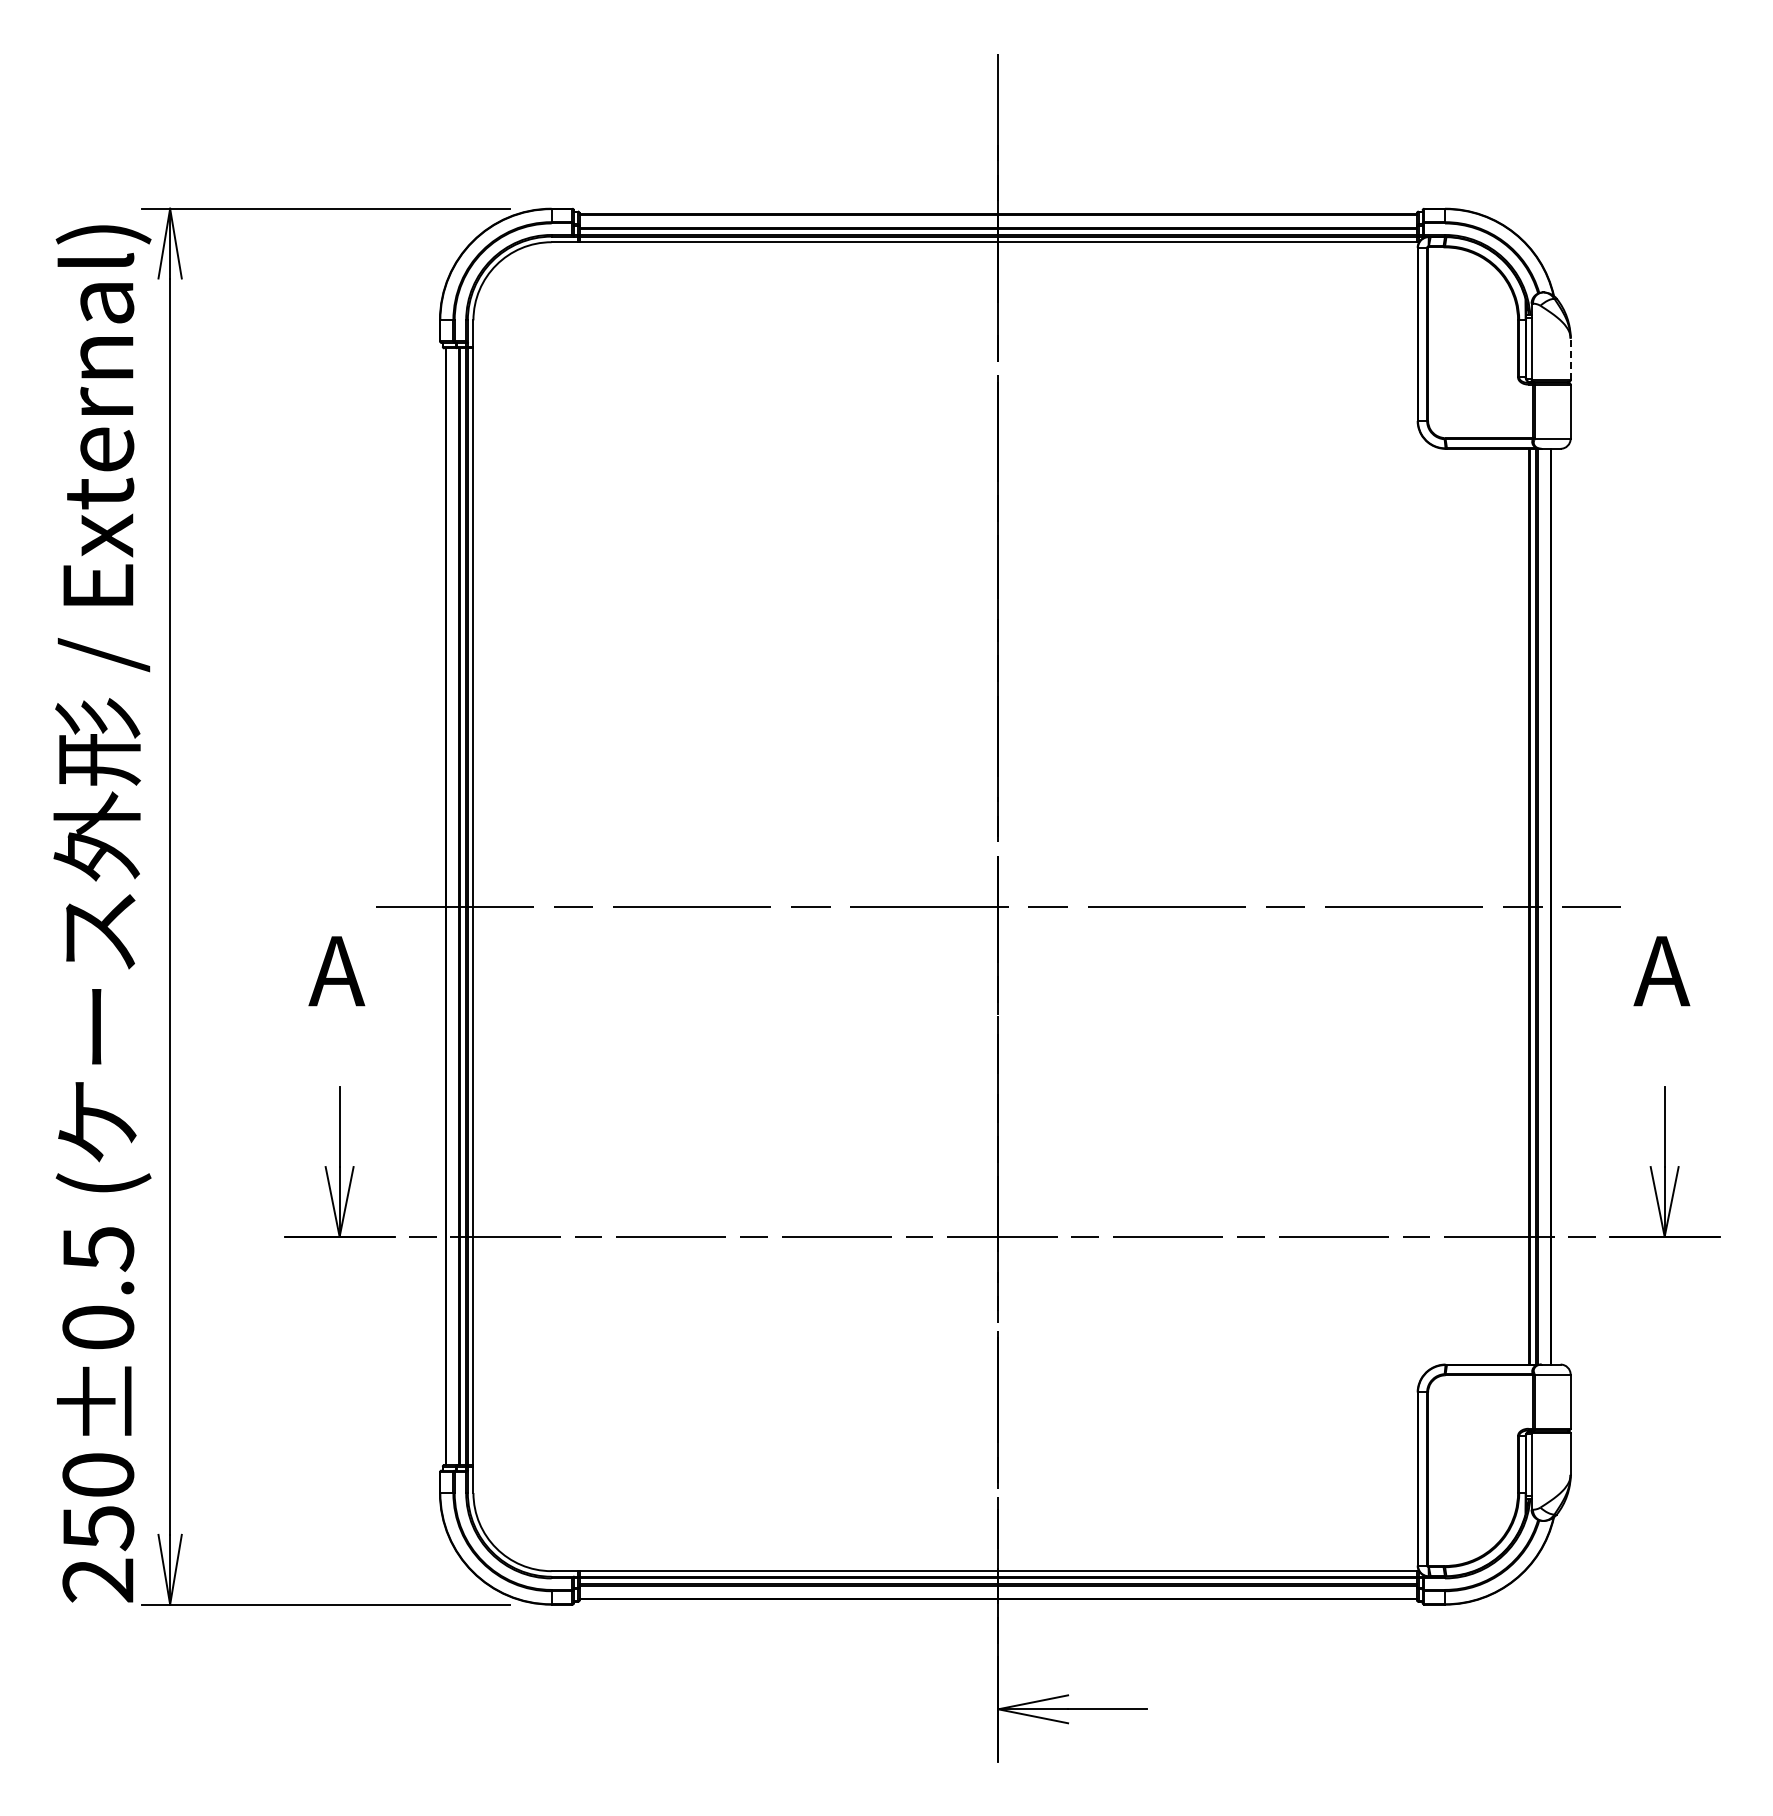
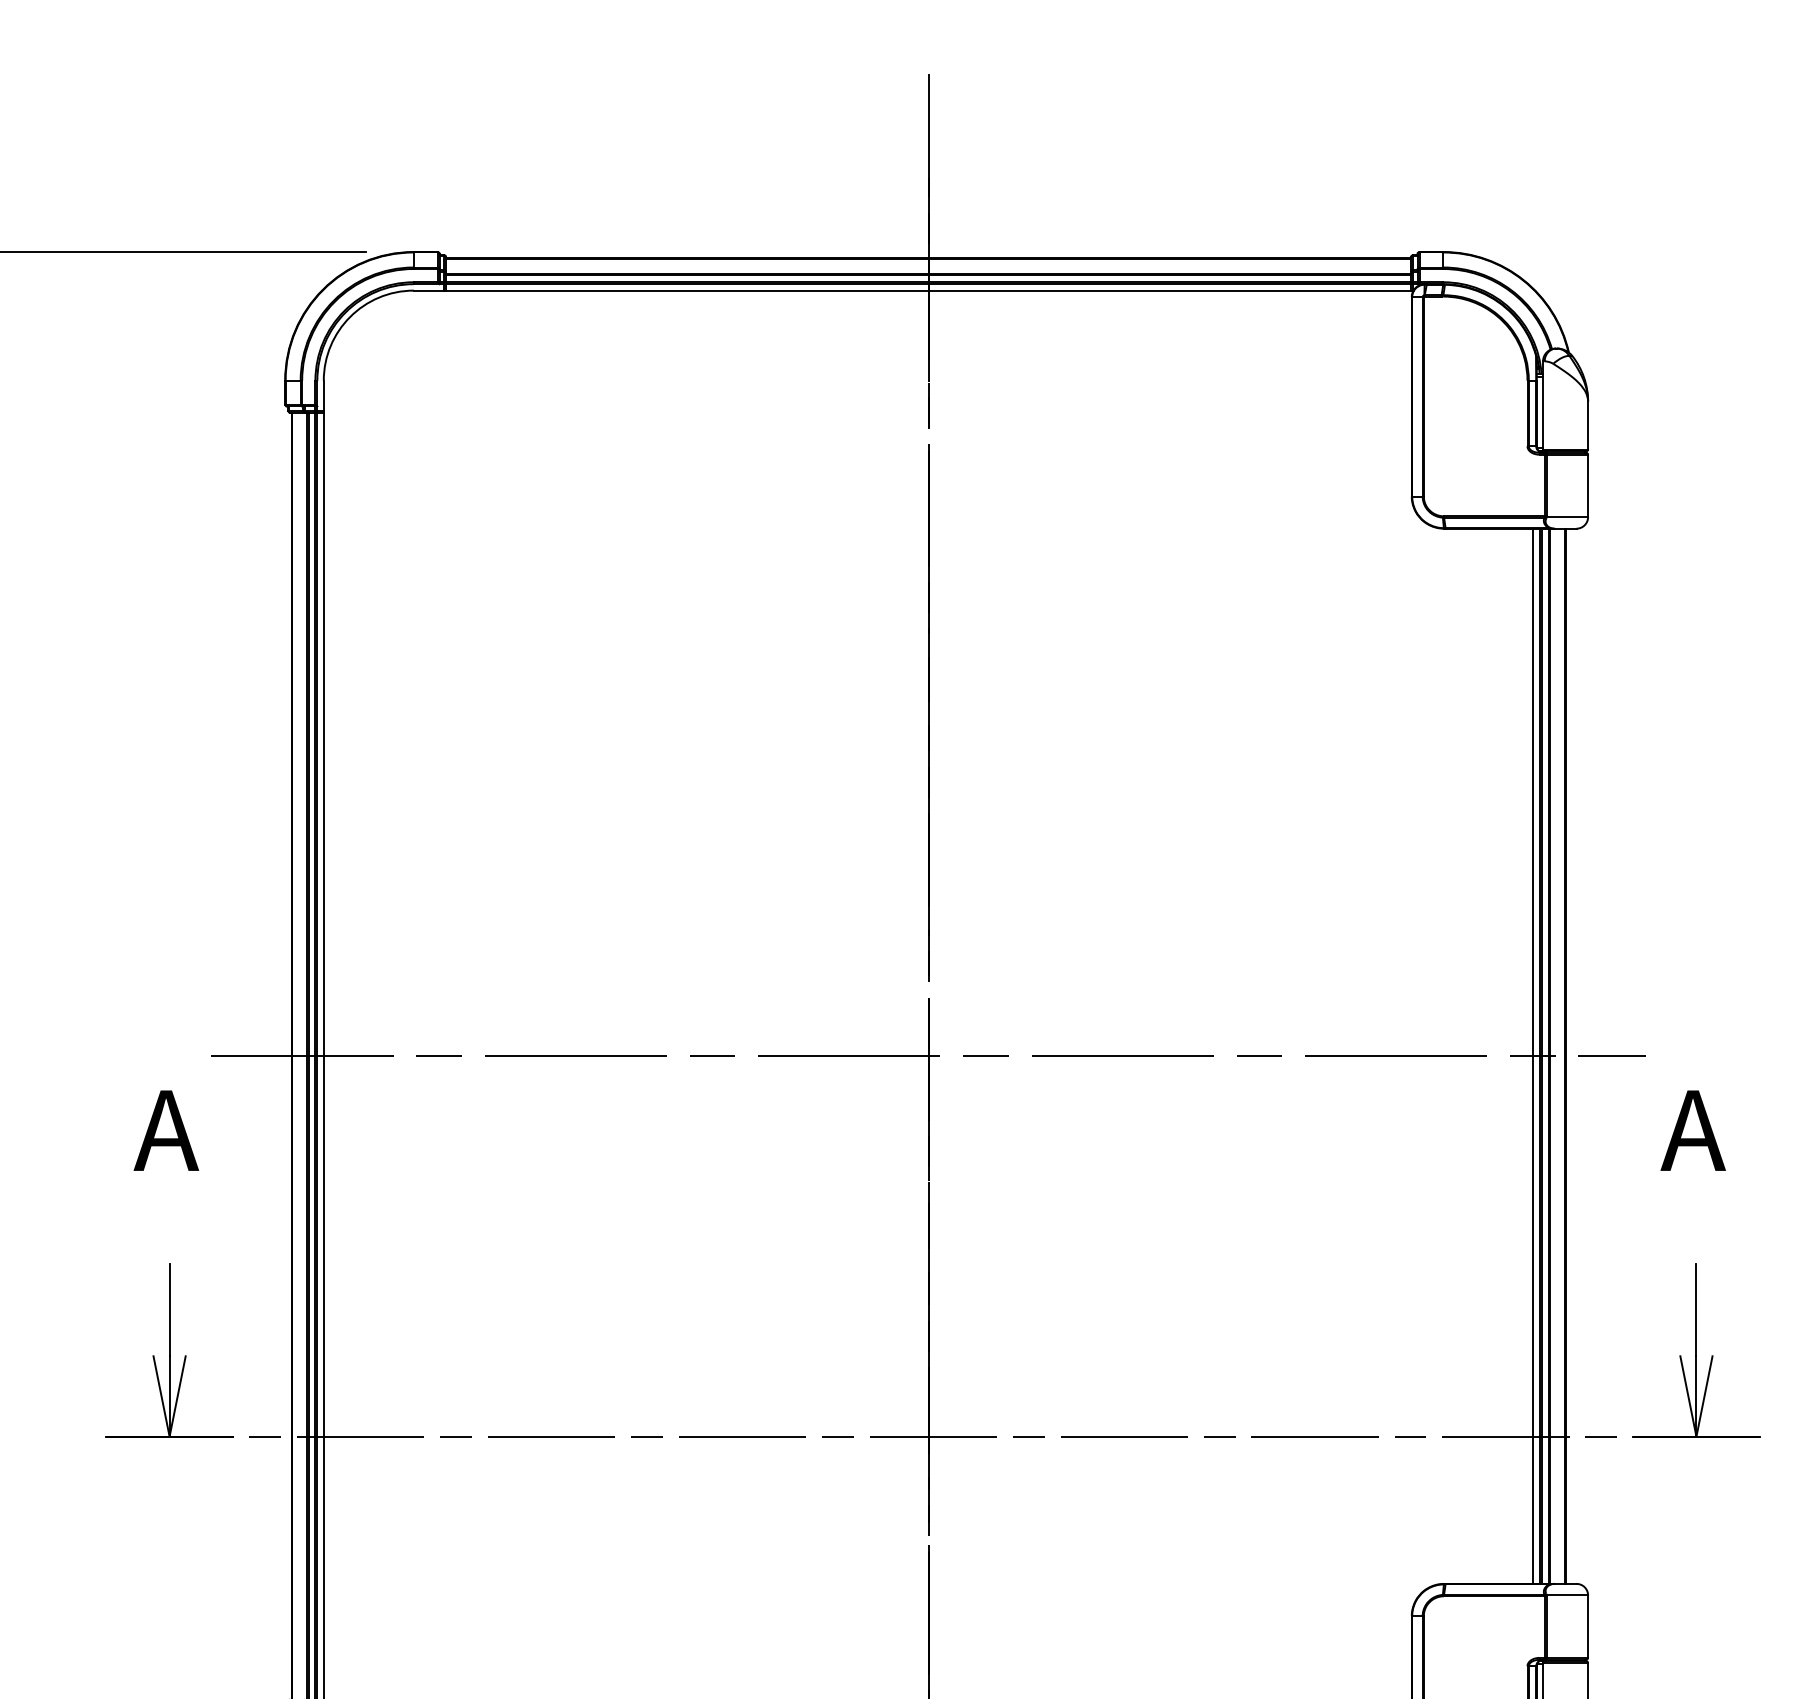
line: (1570, 359) -> (1587, 425), dashed -> solid
line: (1523, 906) -> (1533, 1056), added

